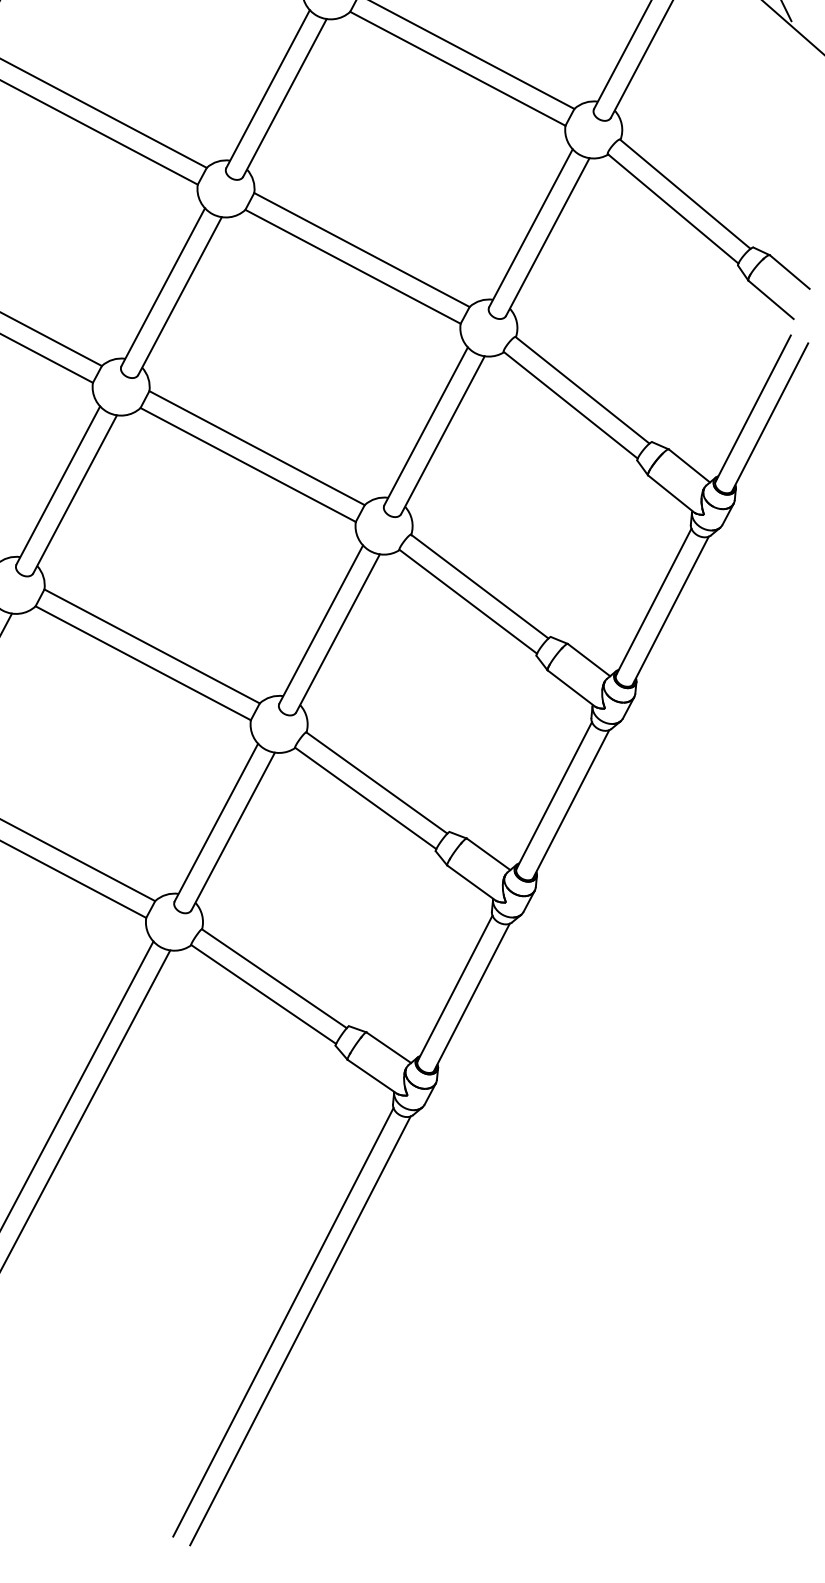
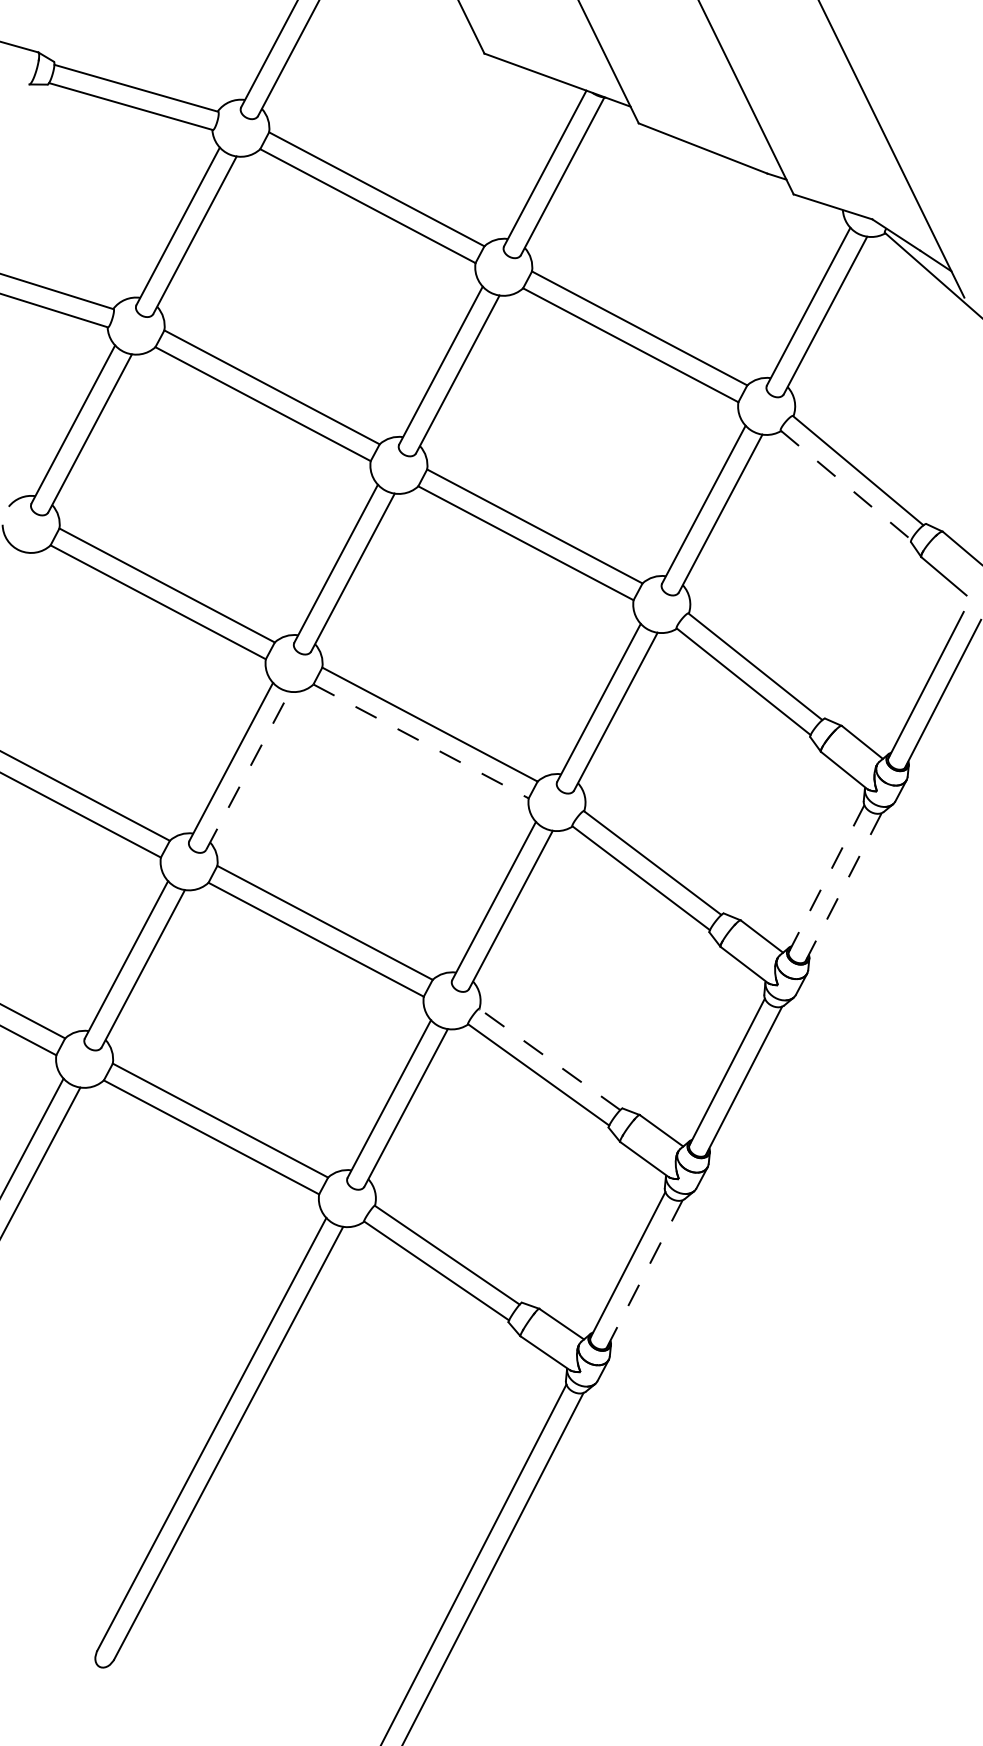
line: (673, 209) -> (846, 485), solid -> dashed
line: (248, 465) -> (421, 741), solid -> dashed
line: (75, 494) -> (248, 770), solid -> dashed
line: (653, 602) -> (826, 878), solid -> dashed
line: (670, 611) -> (843, 887), solid -> dashed
line: (376, 783) -> (549, 1059), solid -> dashed
line: (471, 997) -> (644, 1273), solid -> dashed

